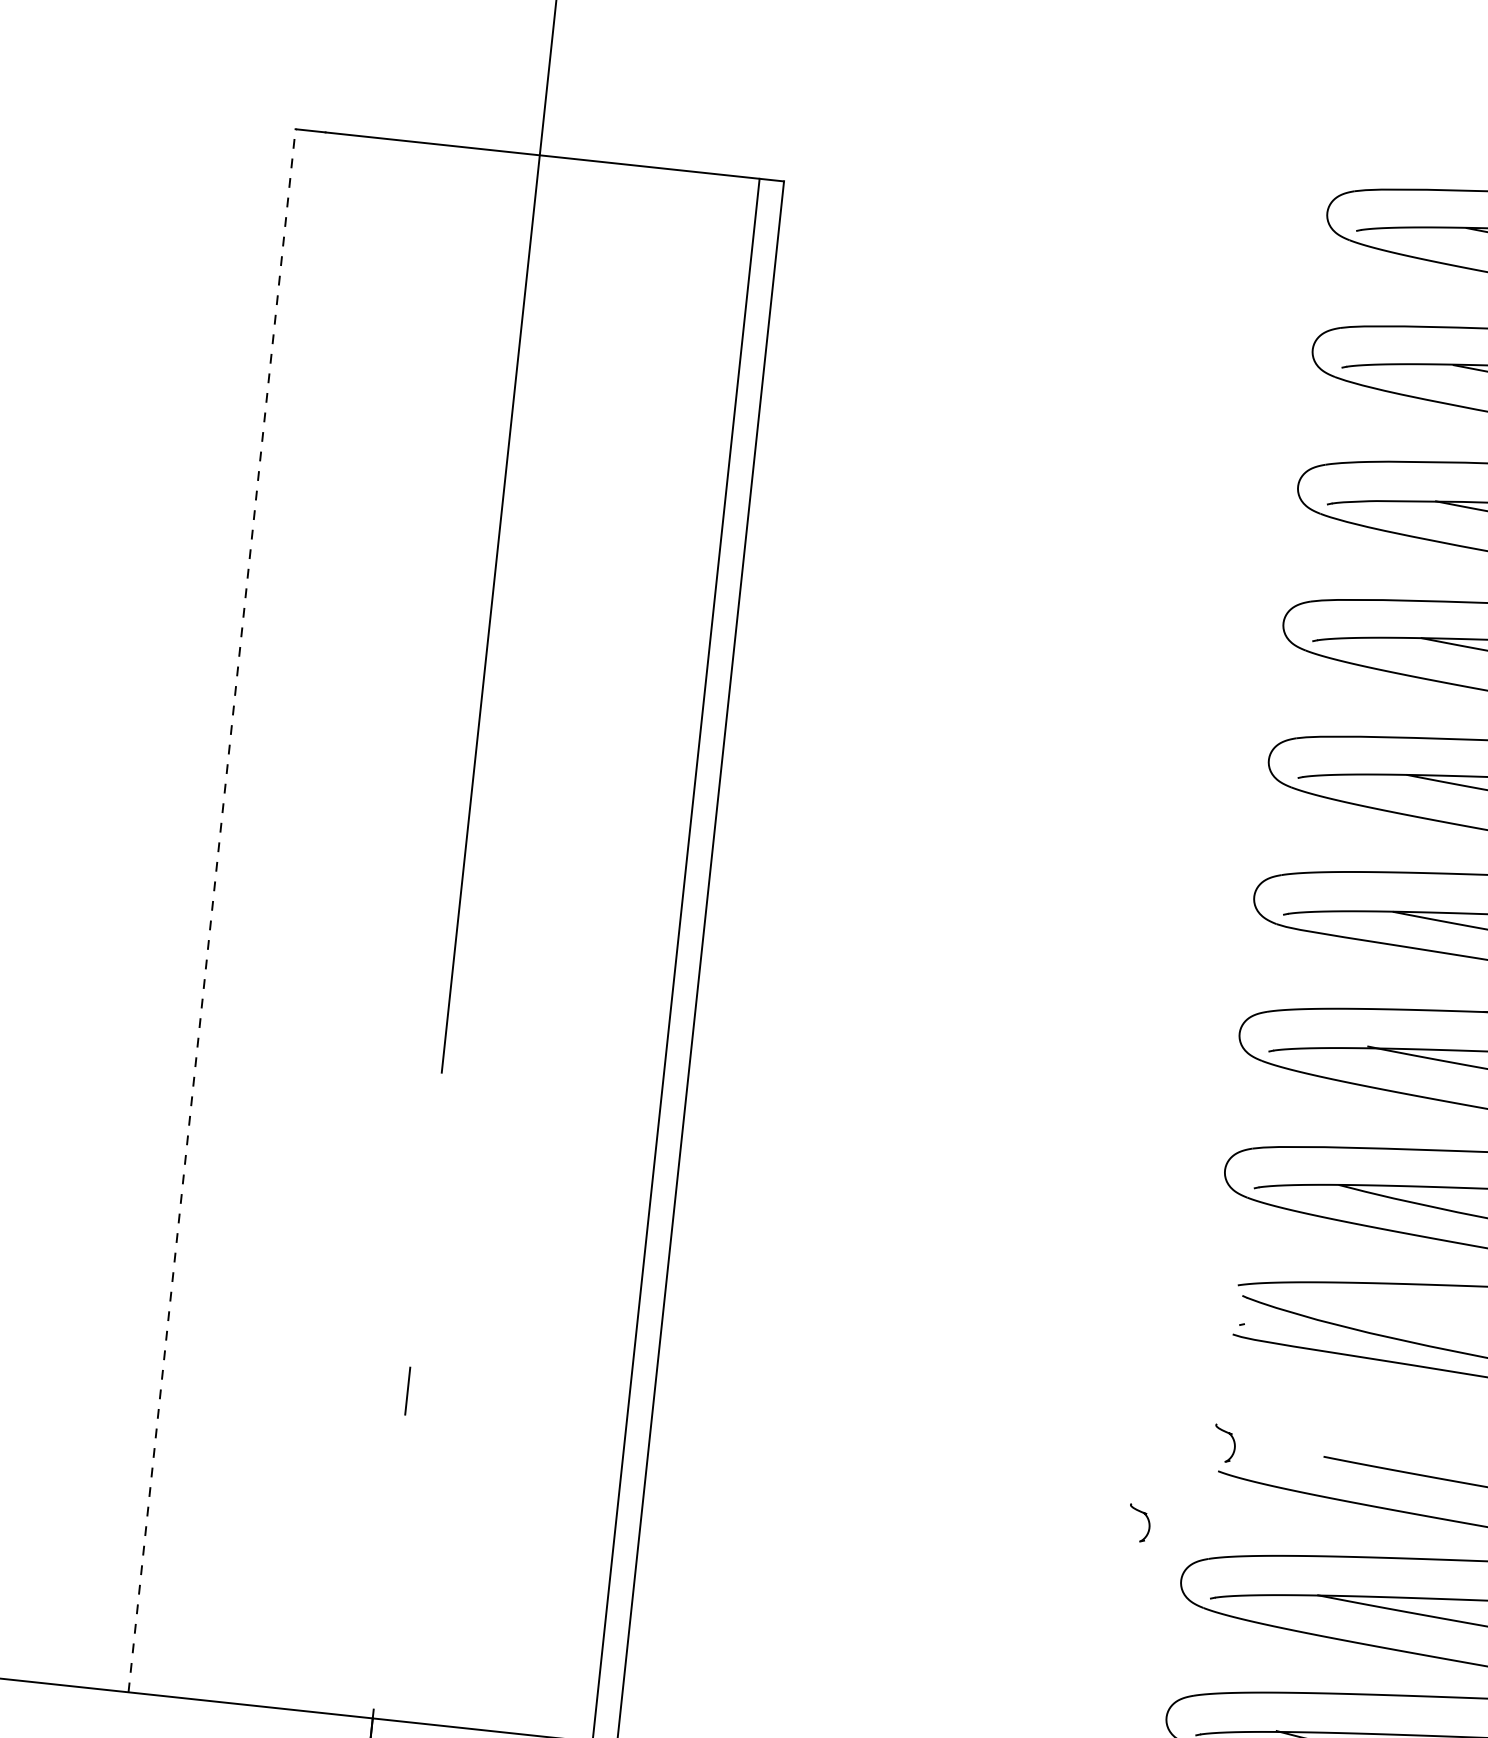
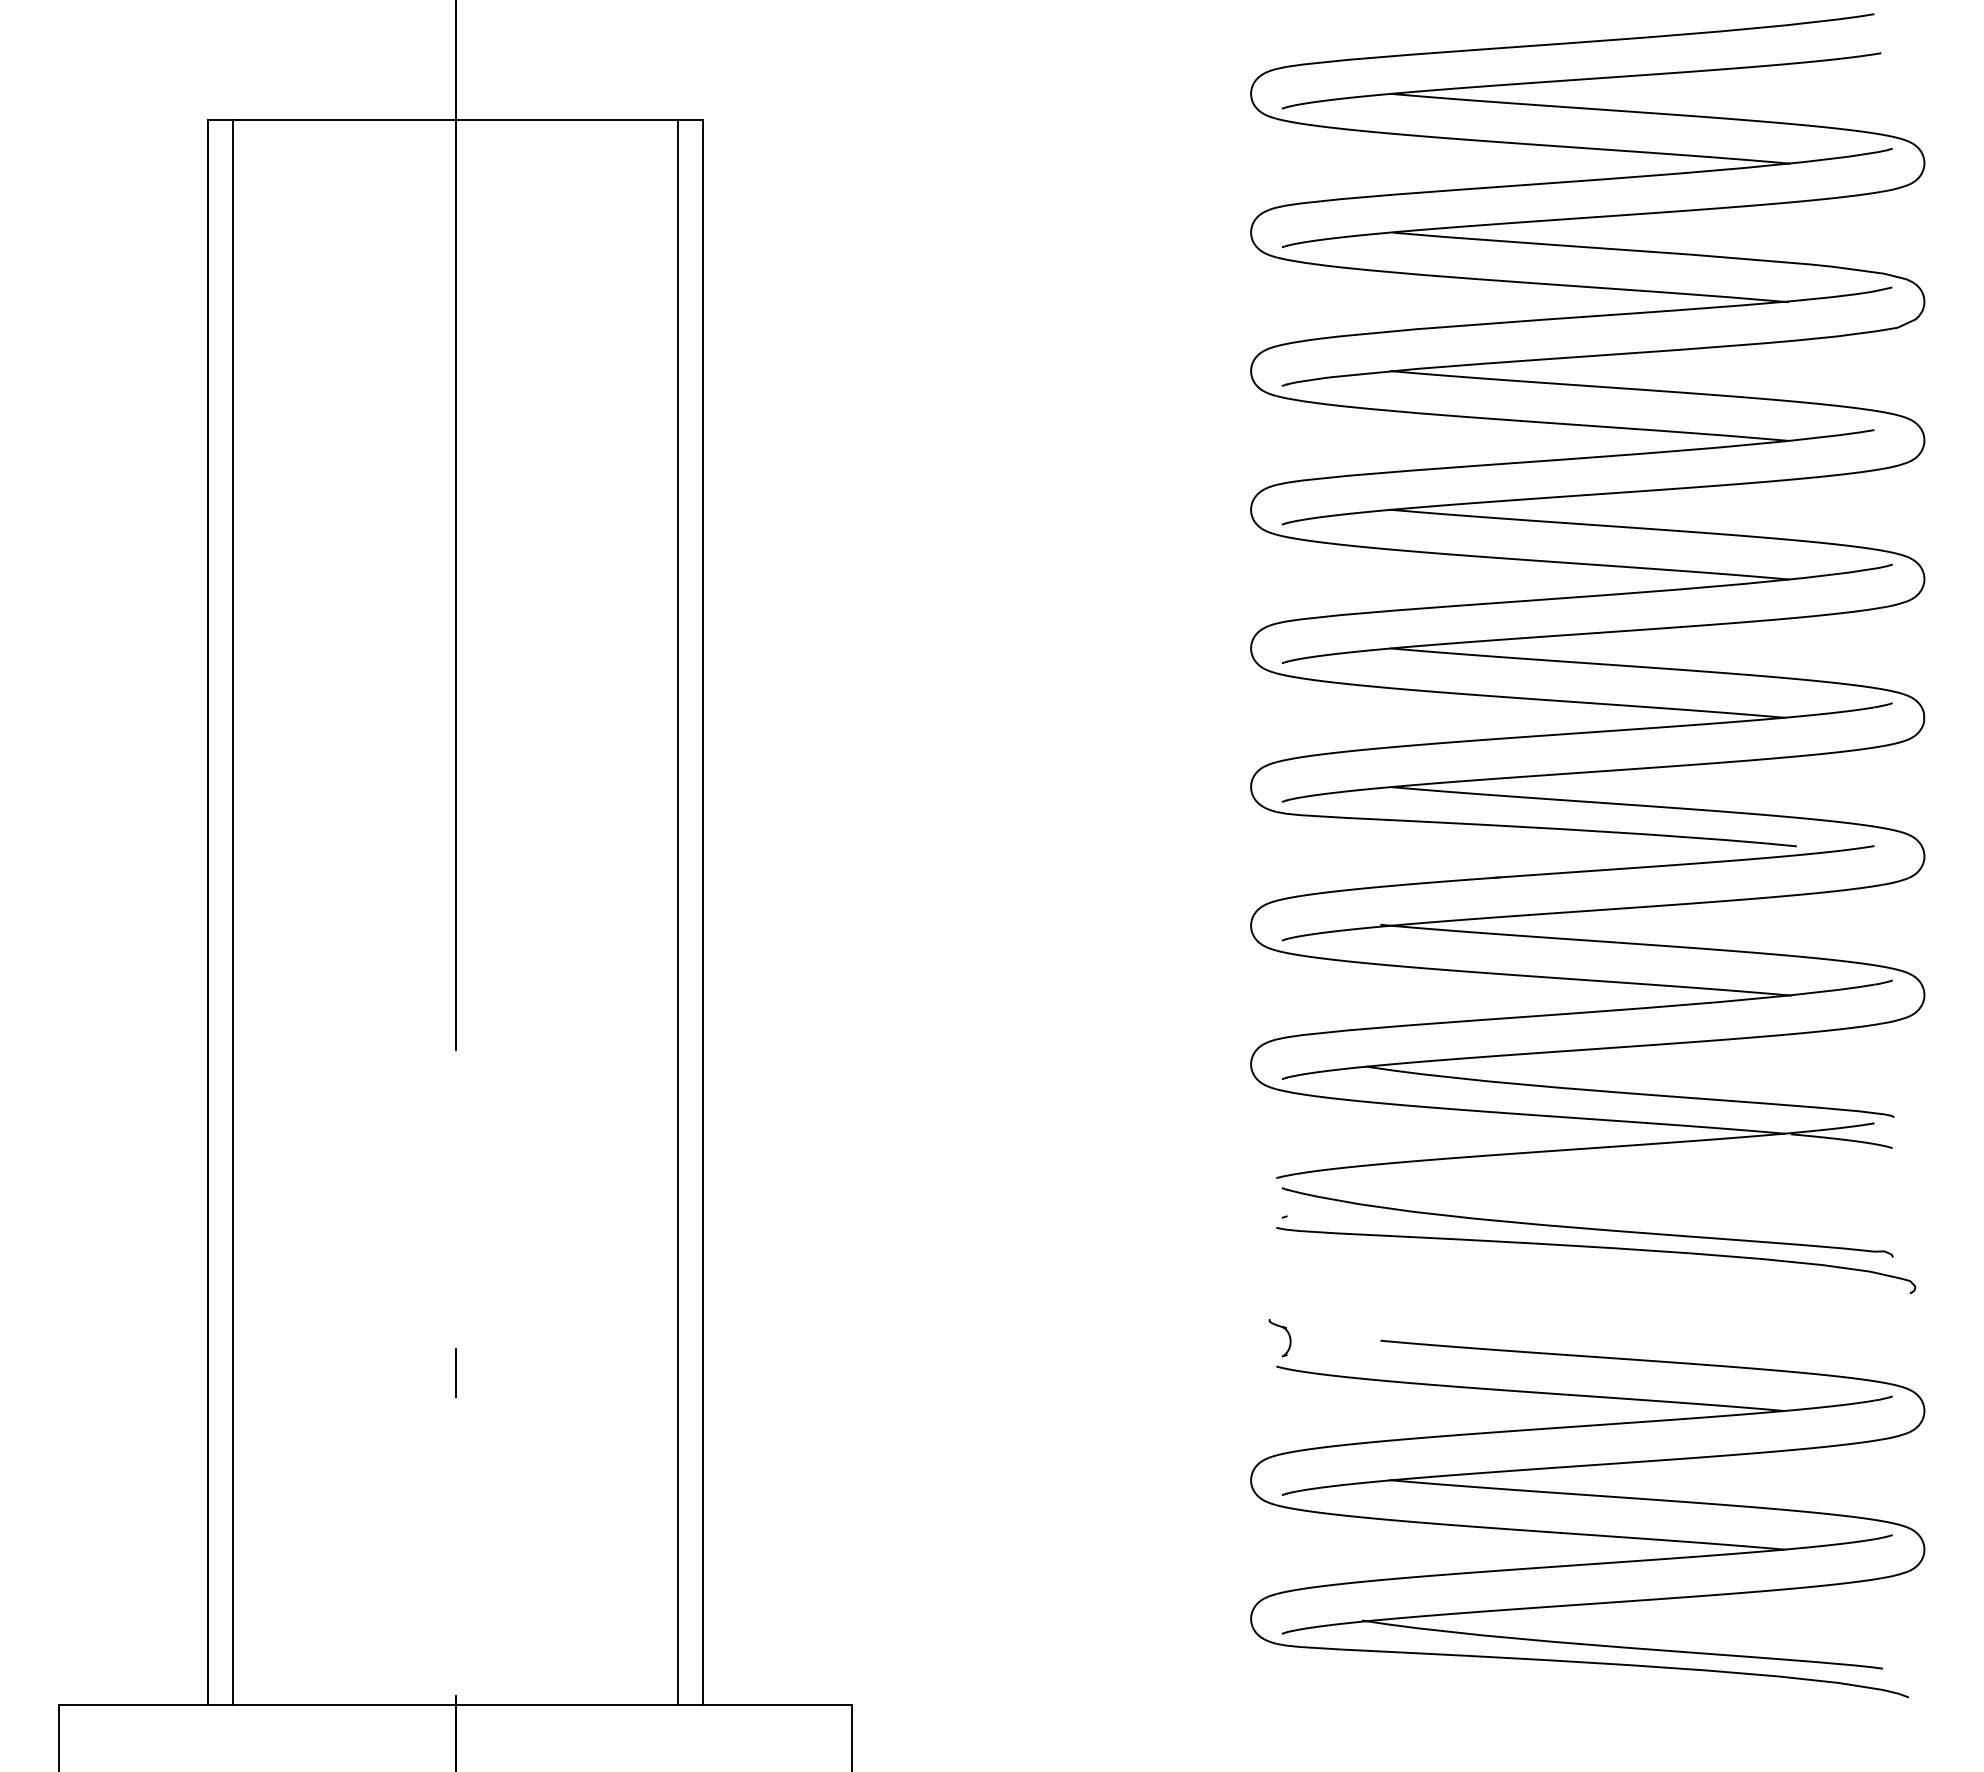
line: (212, 910) -> (208, 912), dashed -> solid
line: (236, 913) -> (232, 912), added
part: (1147, 1519) -> (1210, 1422), removed

